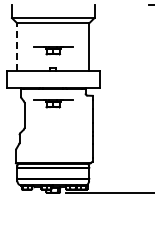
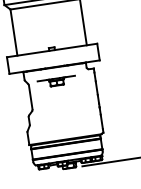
line: (17, 47) -> (14, 32), dashed -> solid
part: (53, 50) -> (49, 30), removed

